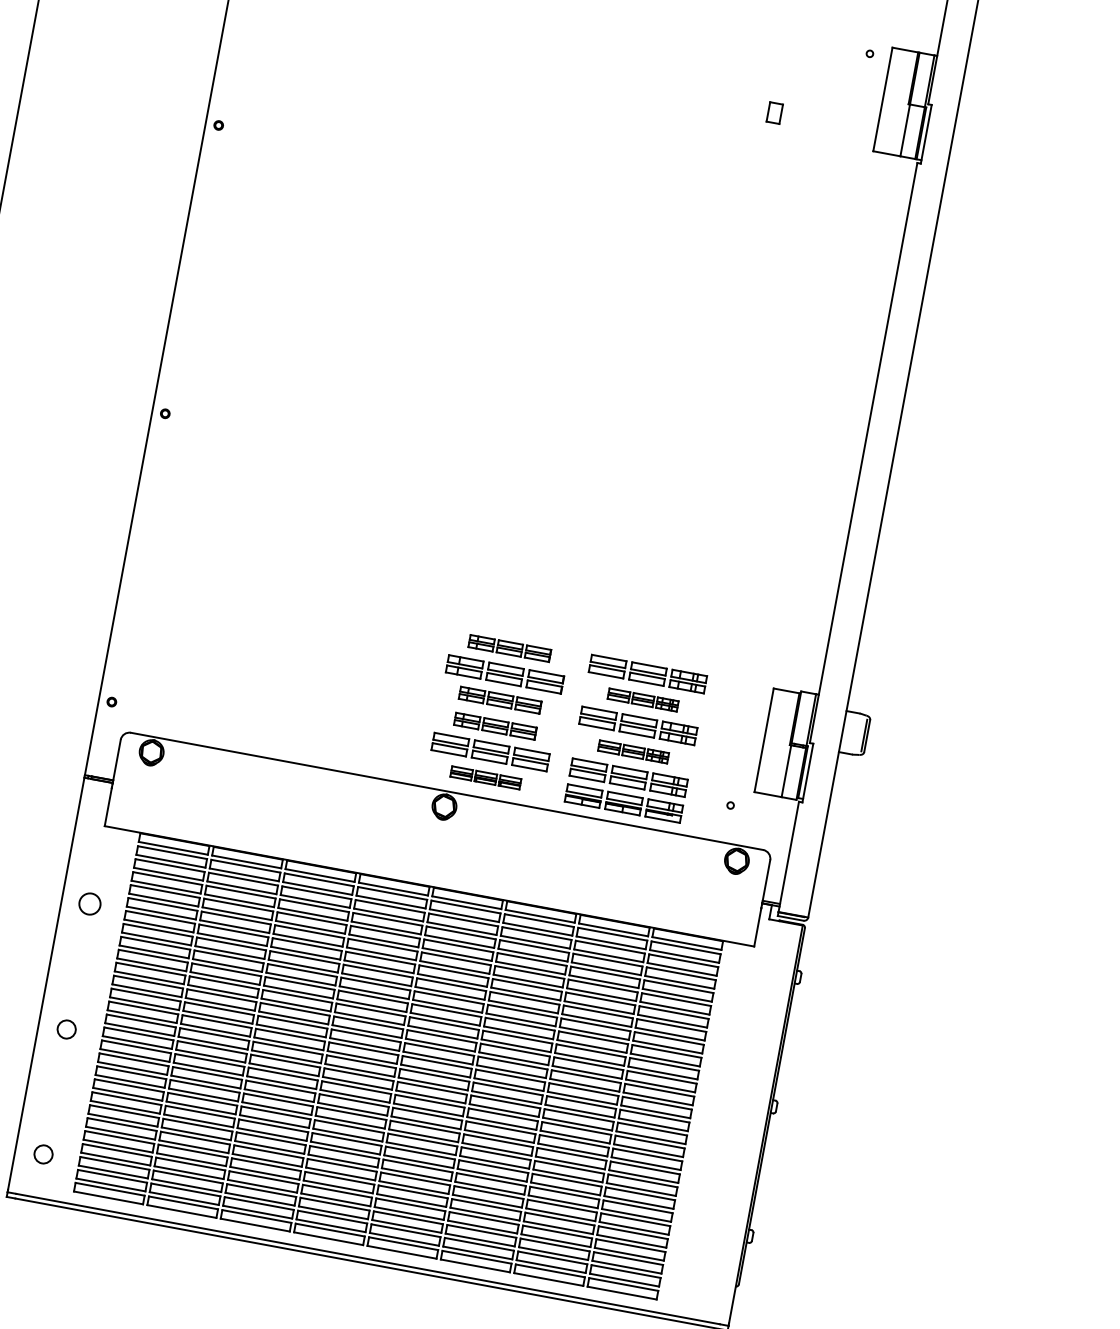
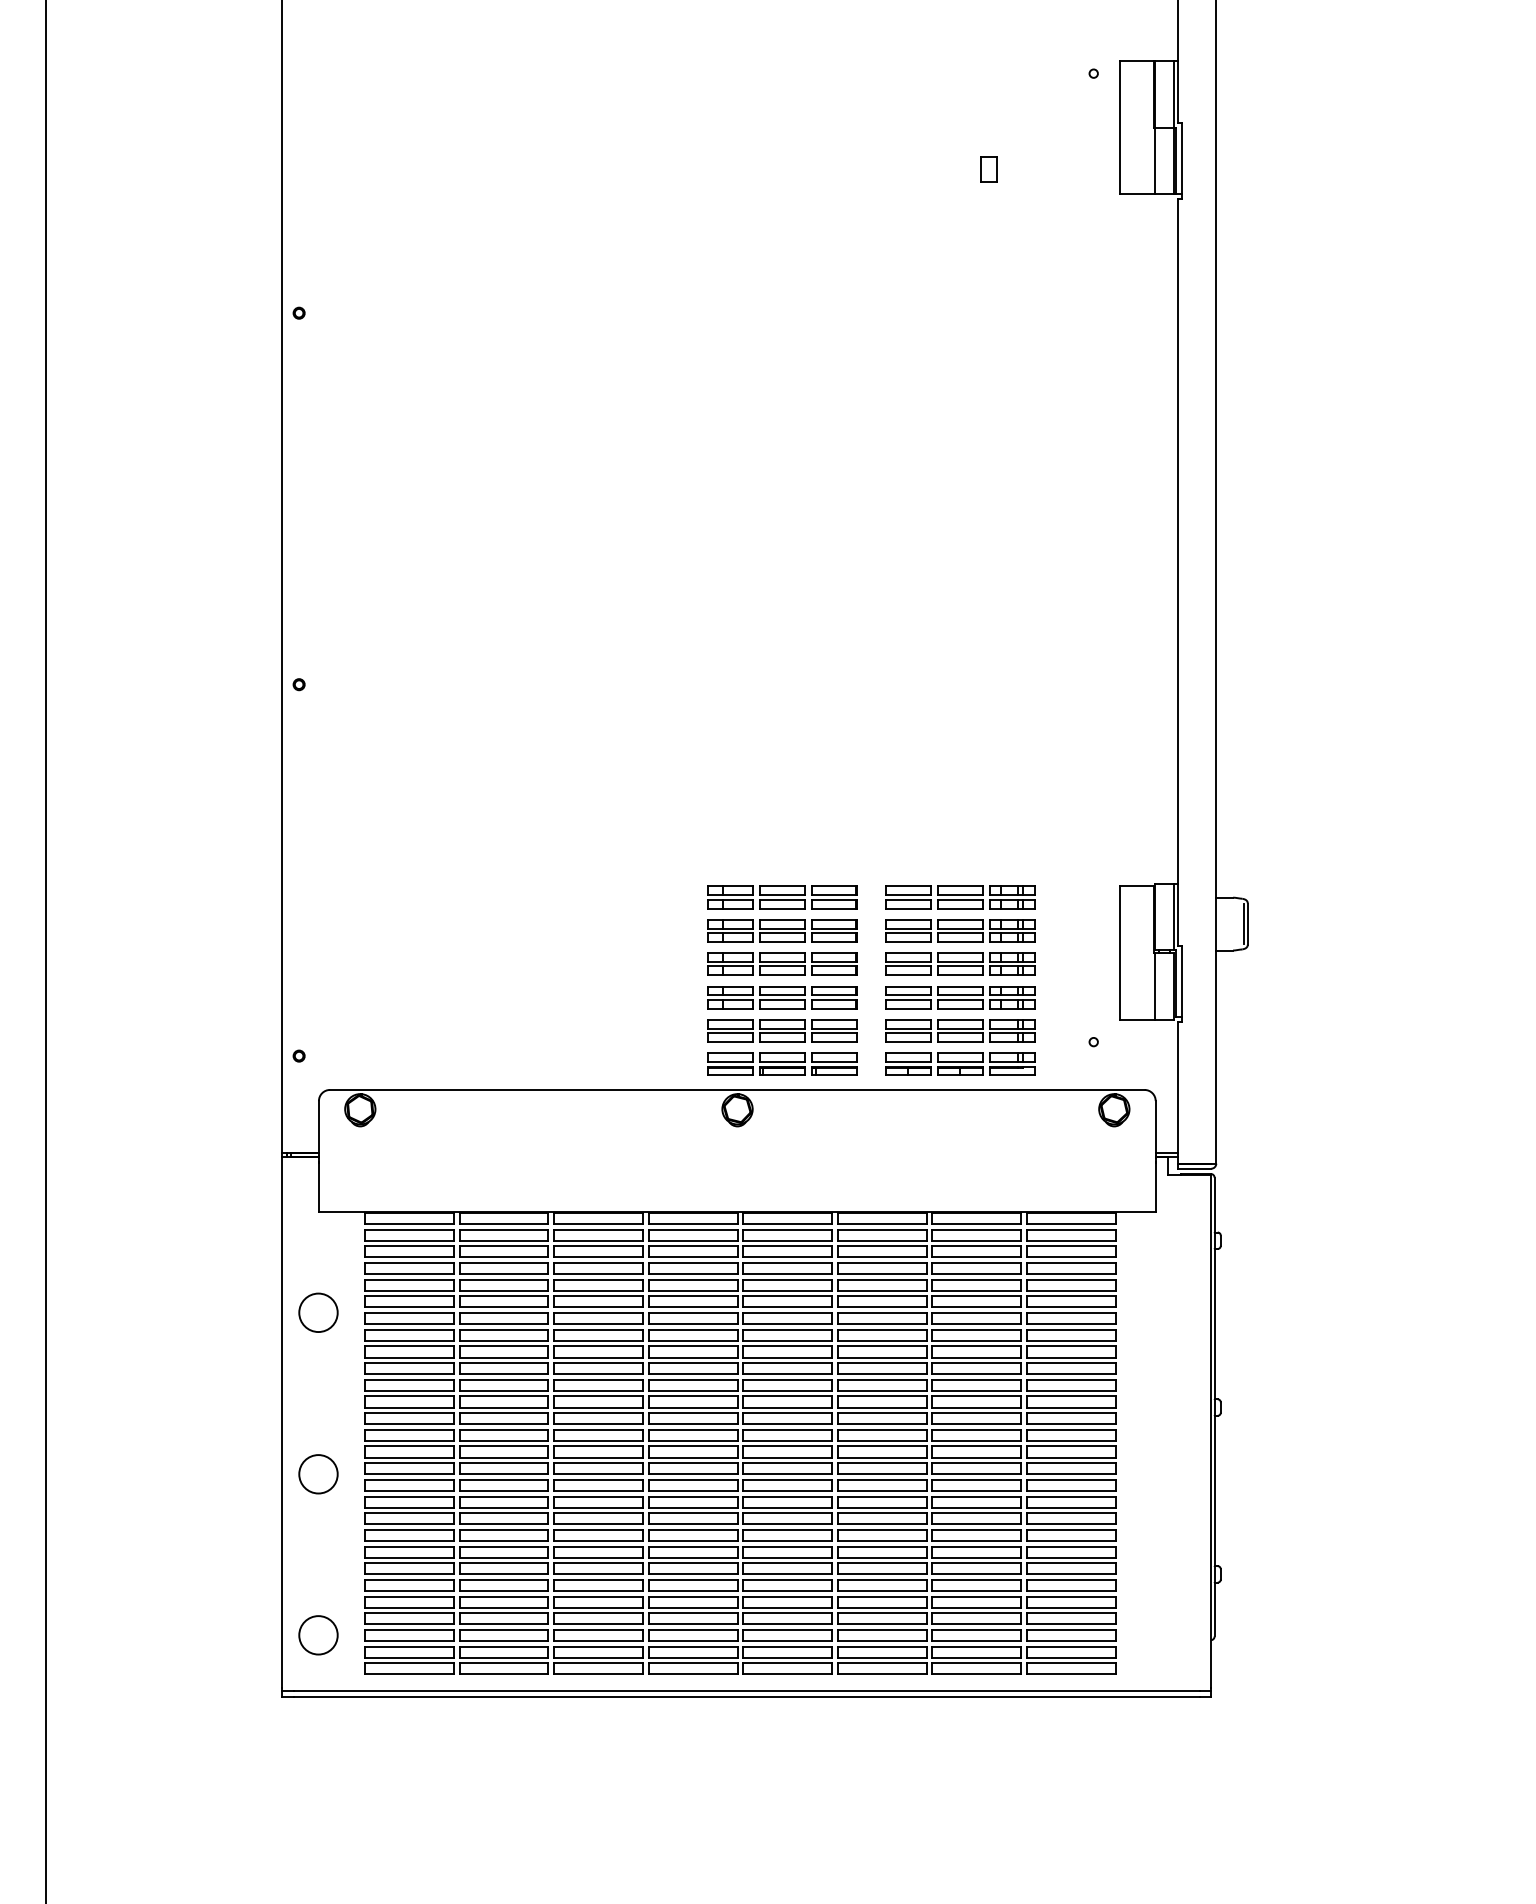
part: (509, 648) -> (782, 897), size x1.43
part: (500, 699) -> (782, 963), size x1.43
part: (643, 699) -> (960, 930), size x1.67
part: (495, 726) -> (782, 997), size x1.43
part: (633, 751) -> (960, 997), size x1.67
part: (485, 777) -> (782, 1063), size x1.67
circle: (90, 903) -> (318, 1312), size x1.43
circle: (66, 1029) -> (318, 1474), size x1.67
circle: (43, 1154) -> (318, 1635), size x1.67

